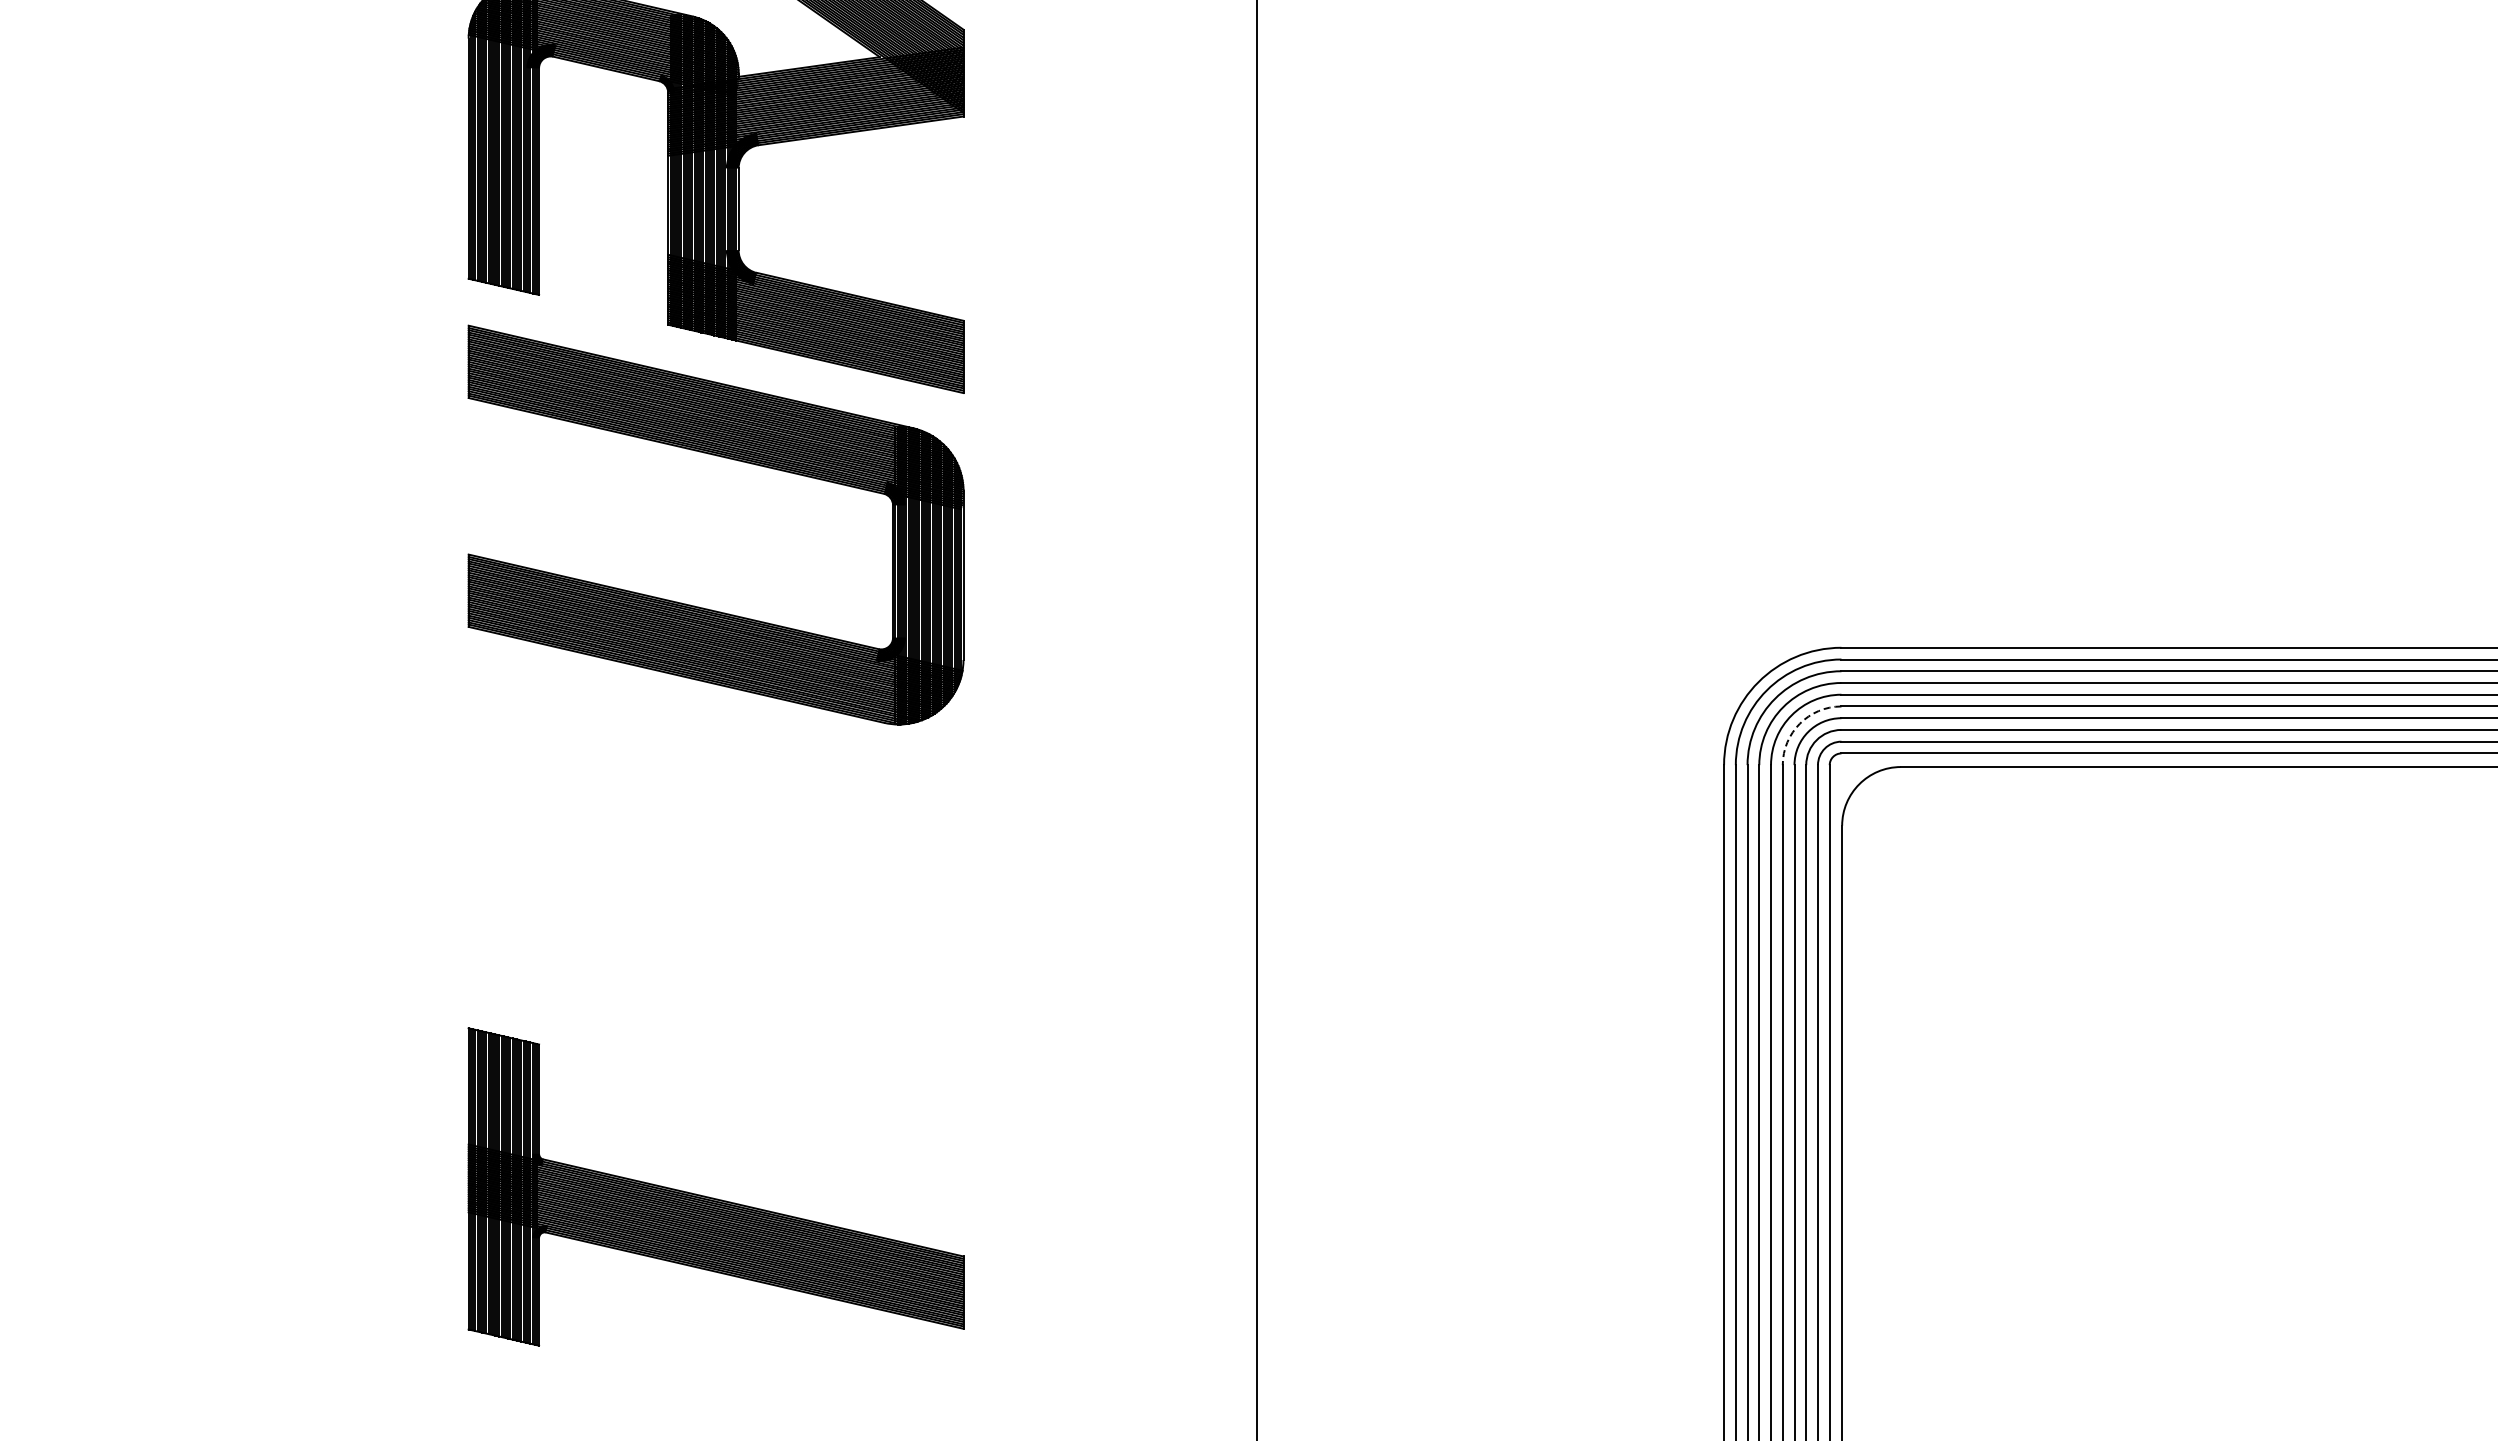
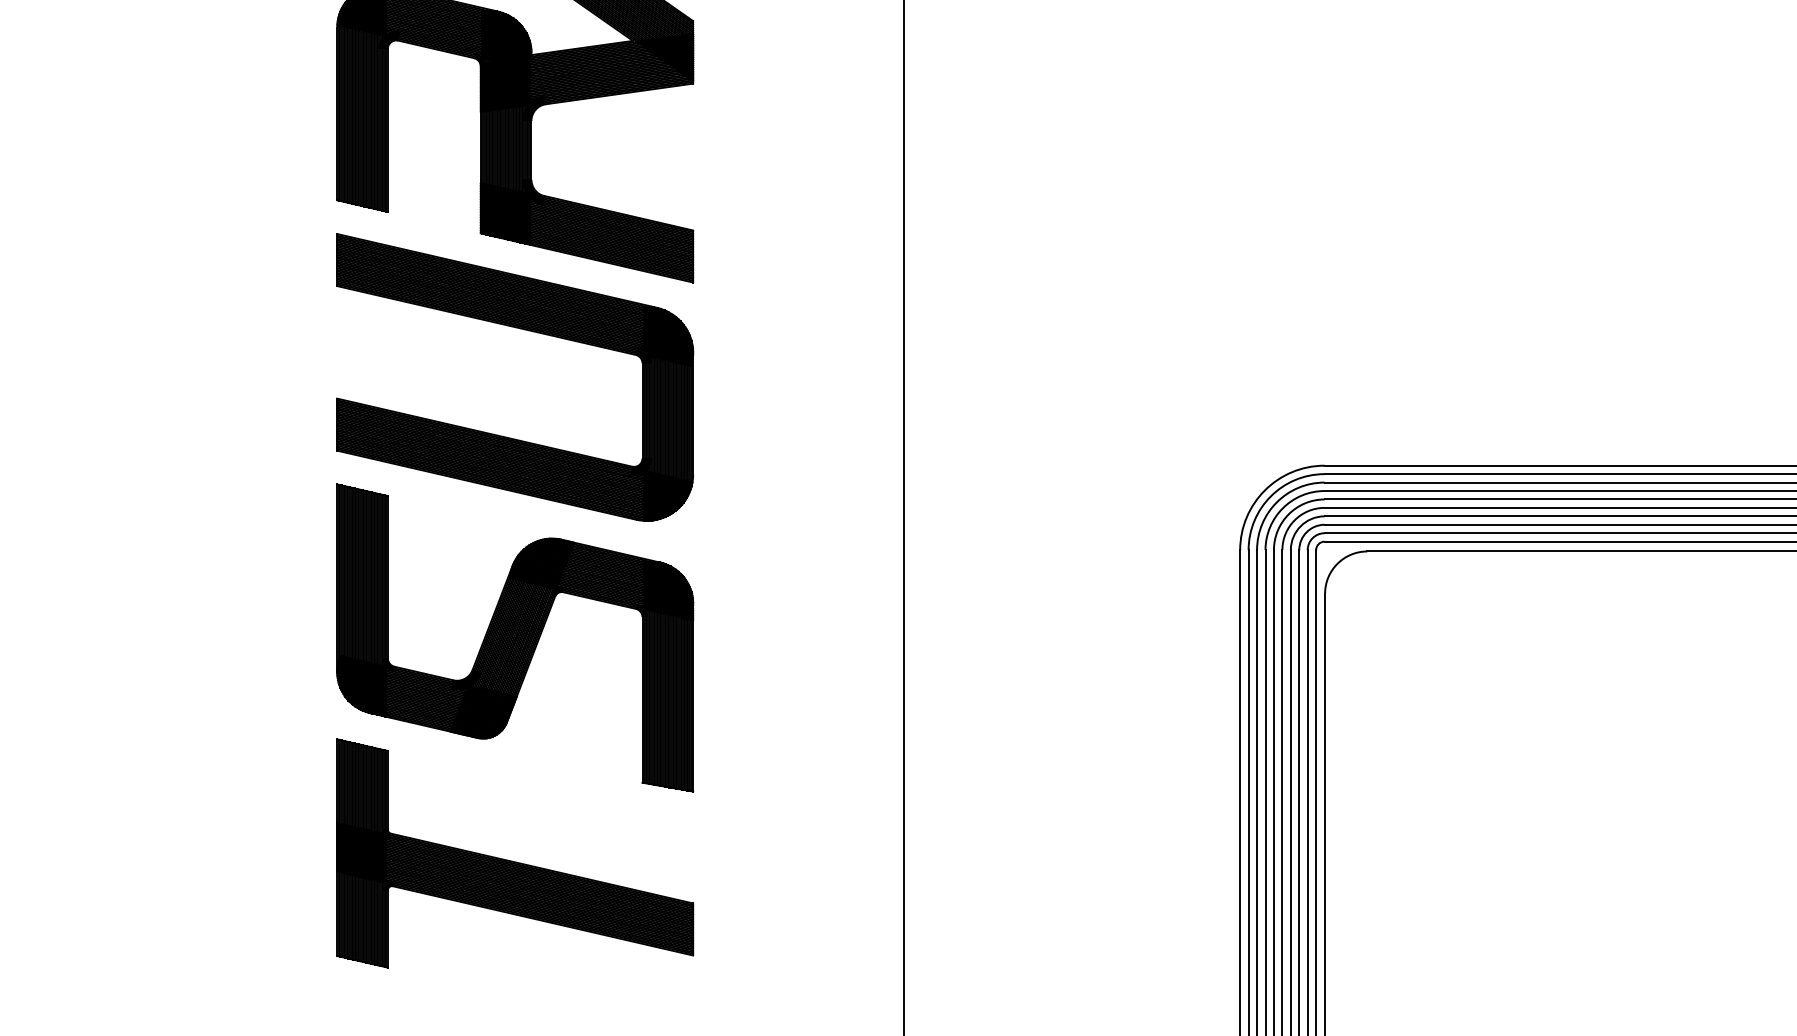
arc: (1799, 723) -> (1294, 520), dashed -> solid
part: (715, 886) -> (514, 637), added

